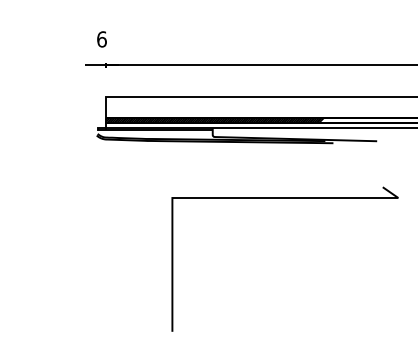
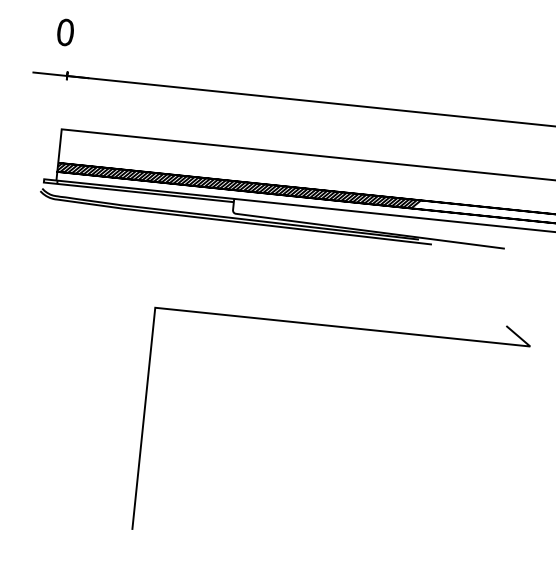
text: (101, 39) -> (64, 32), 6 -> 0

